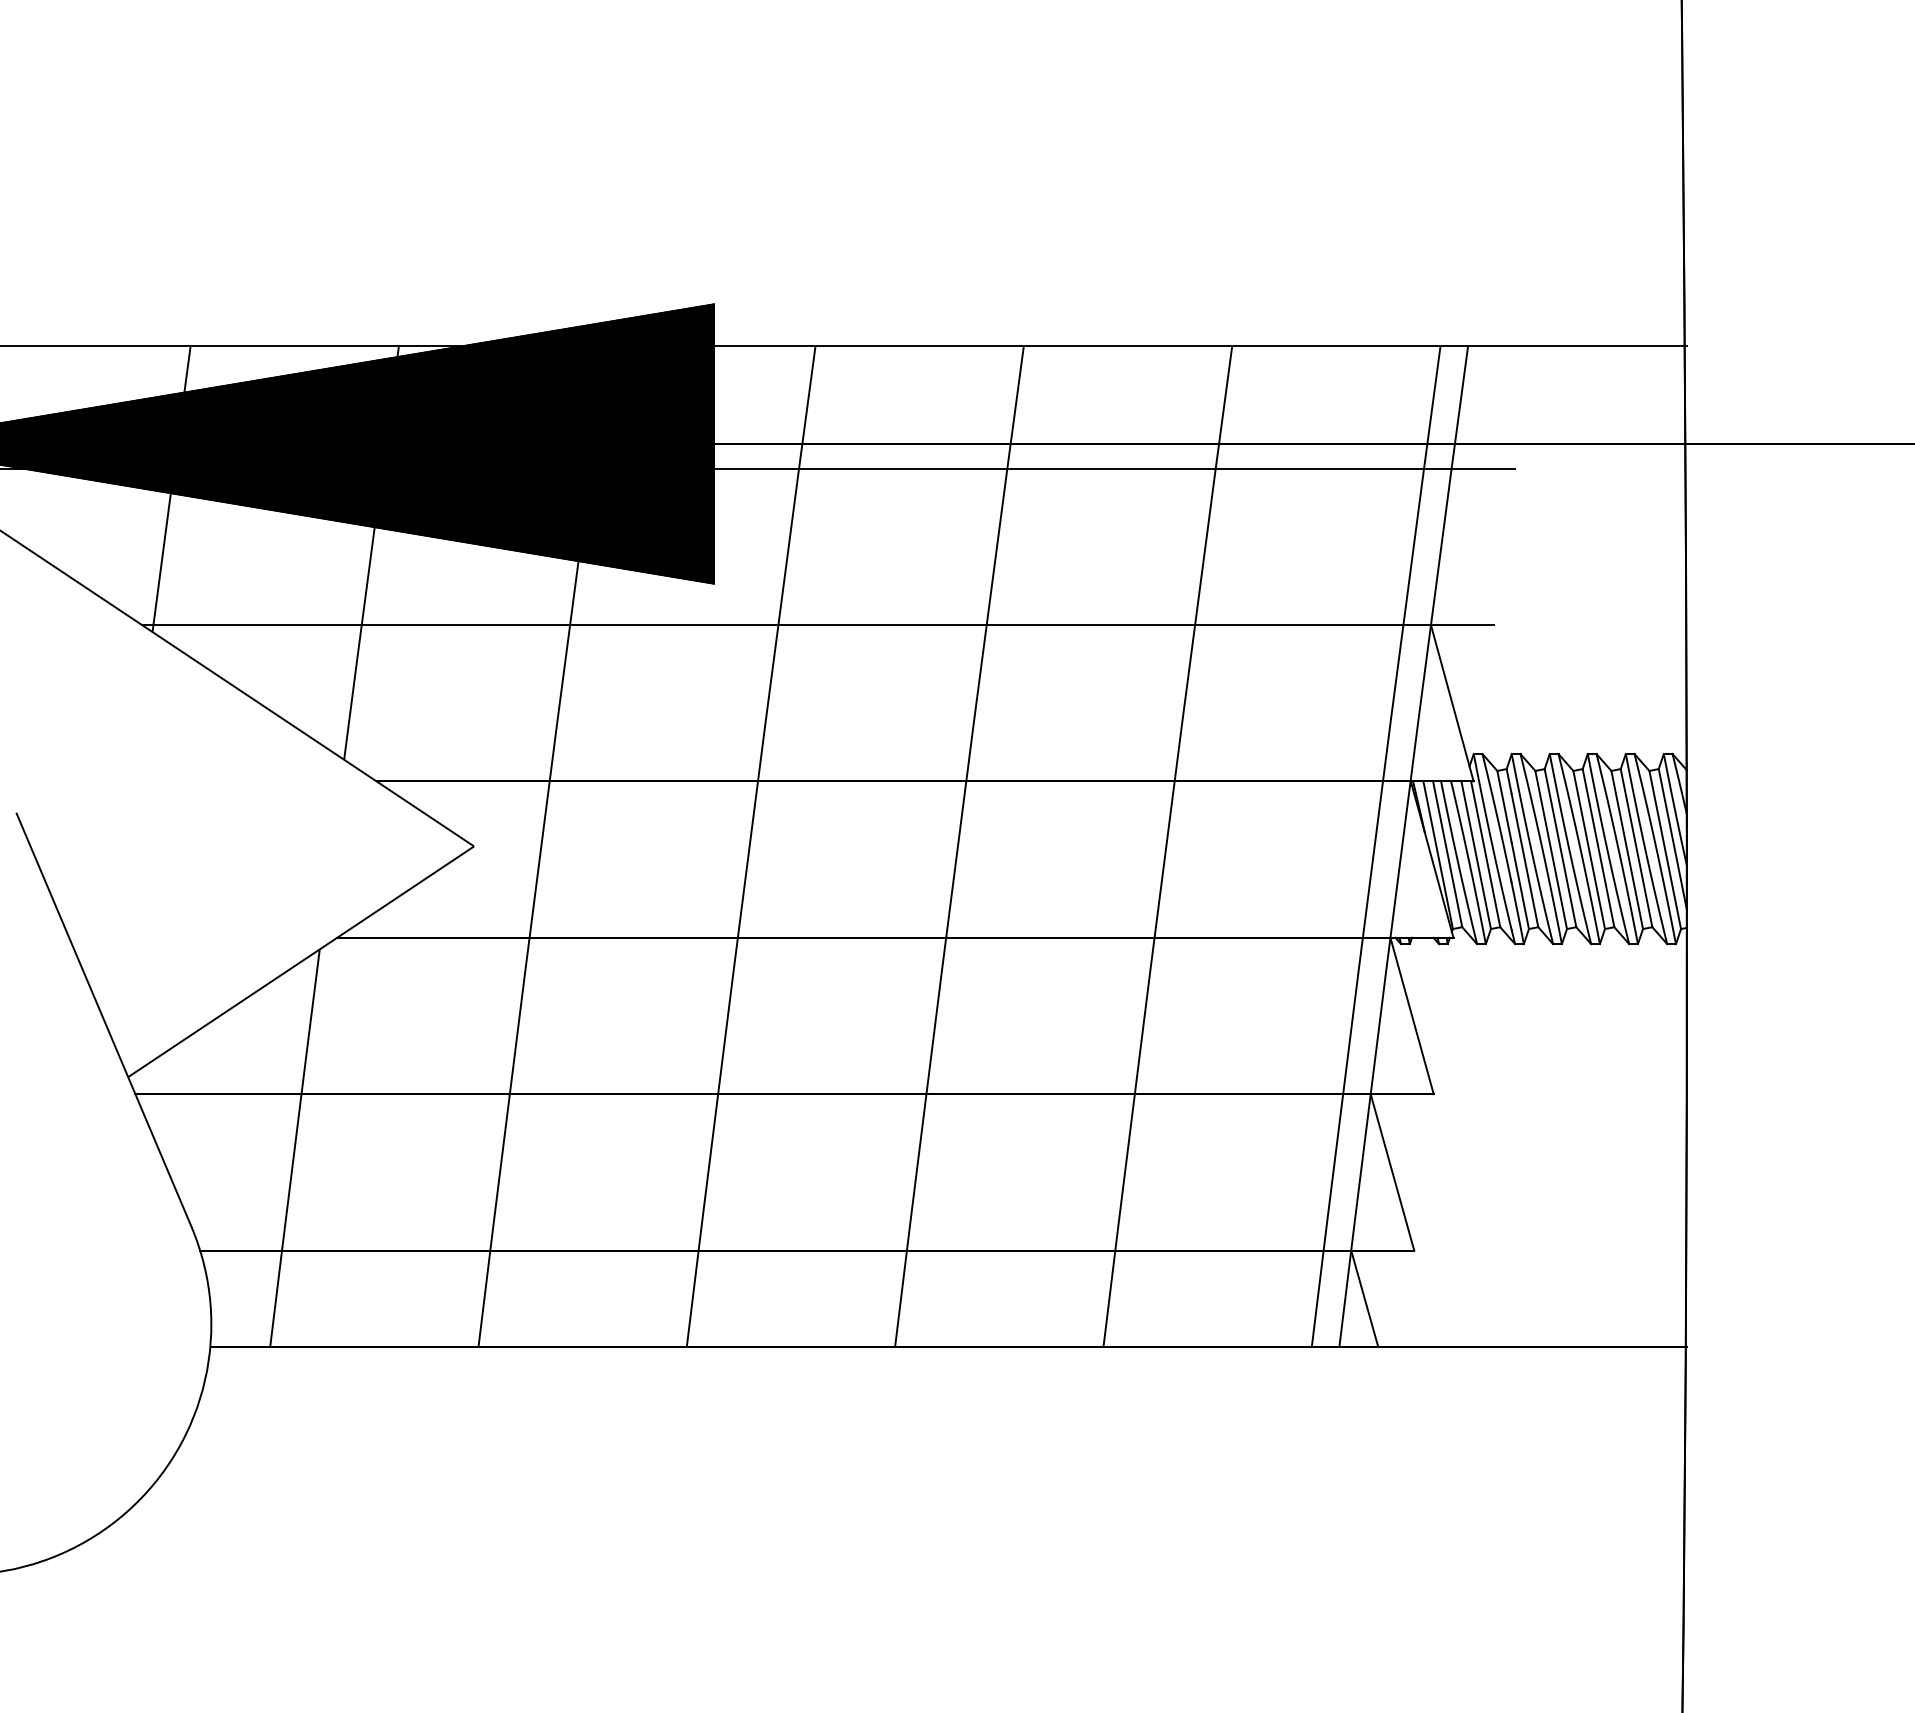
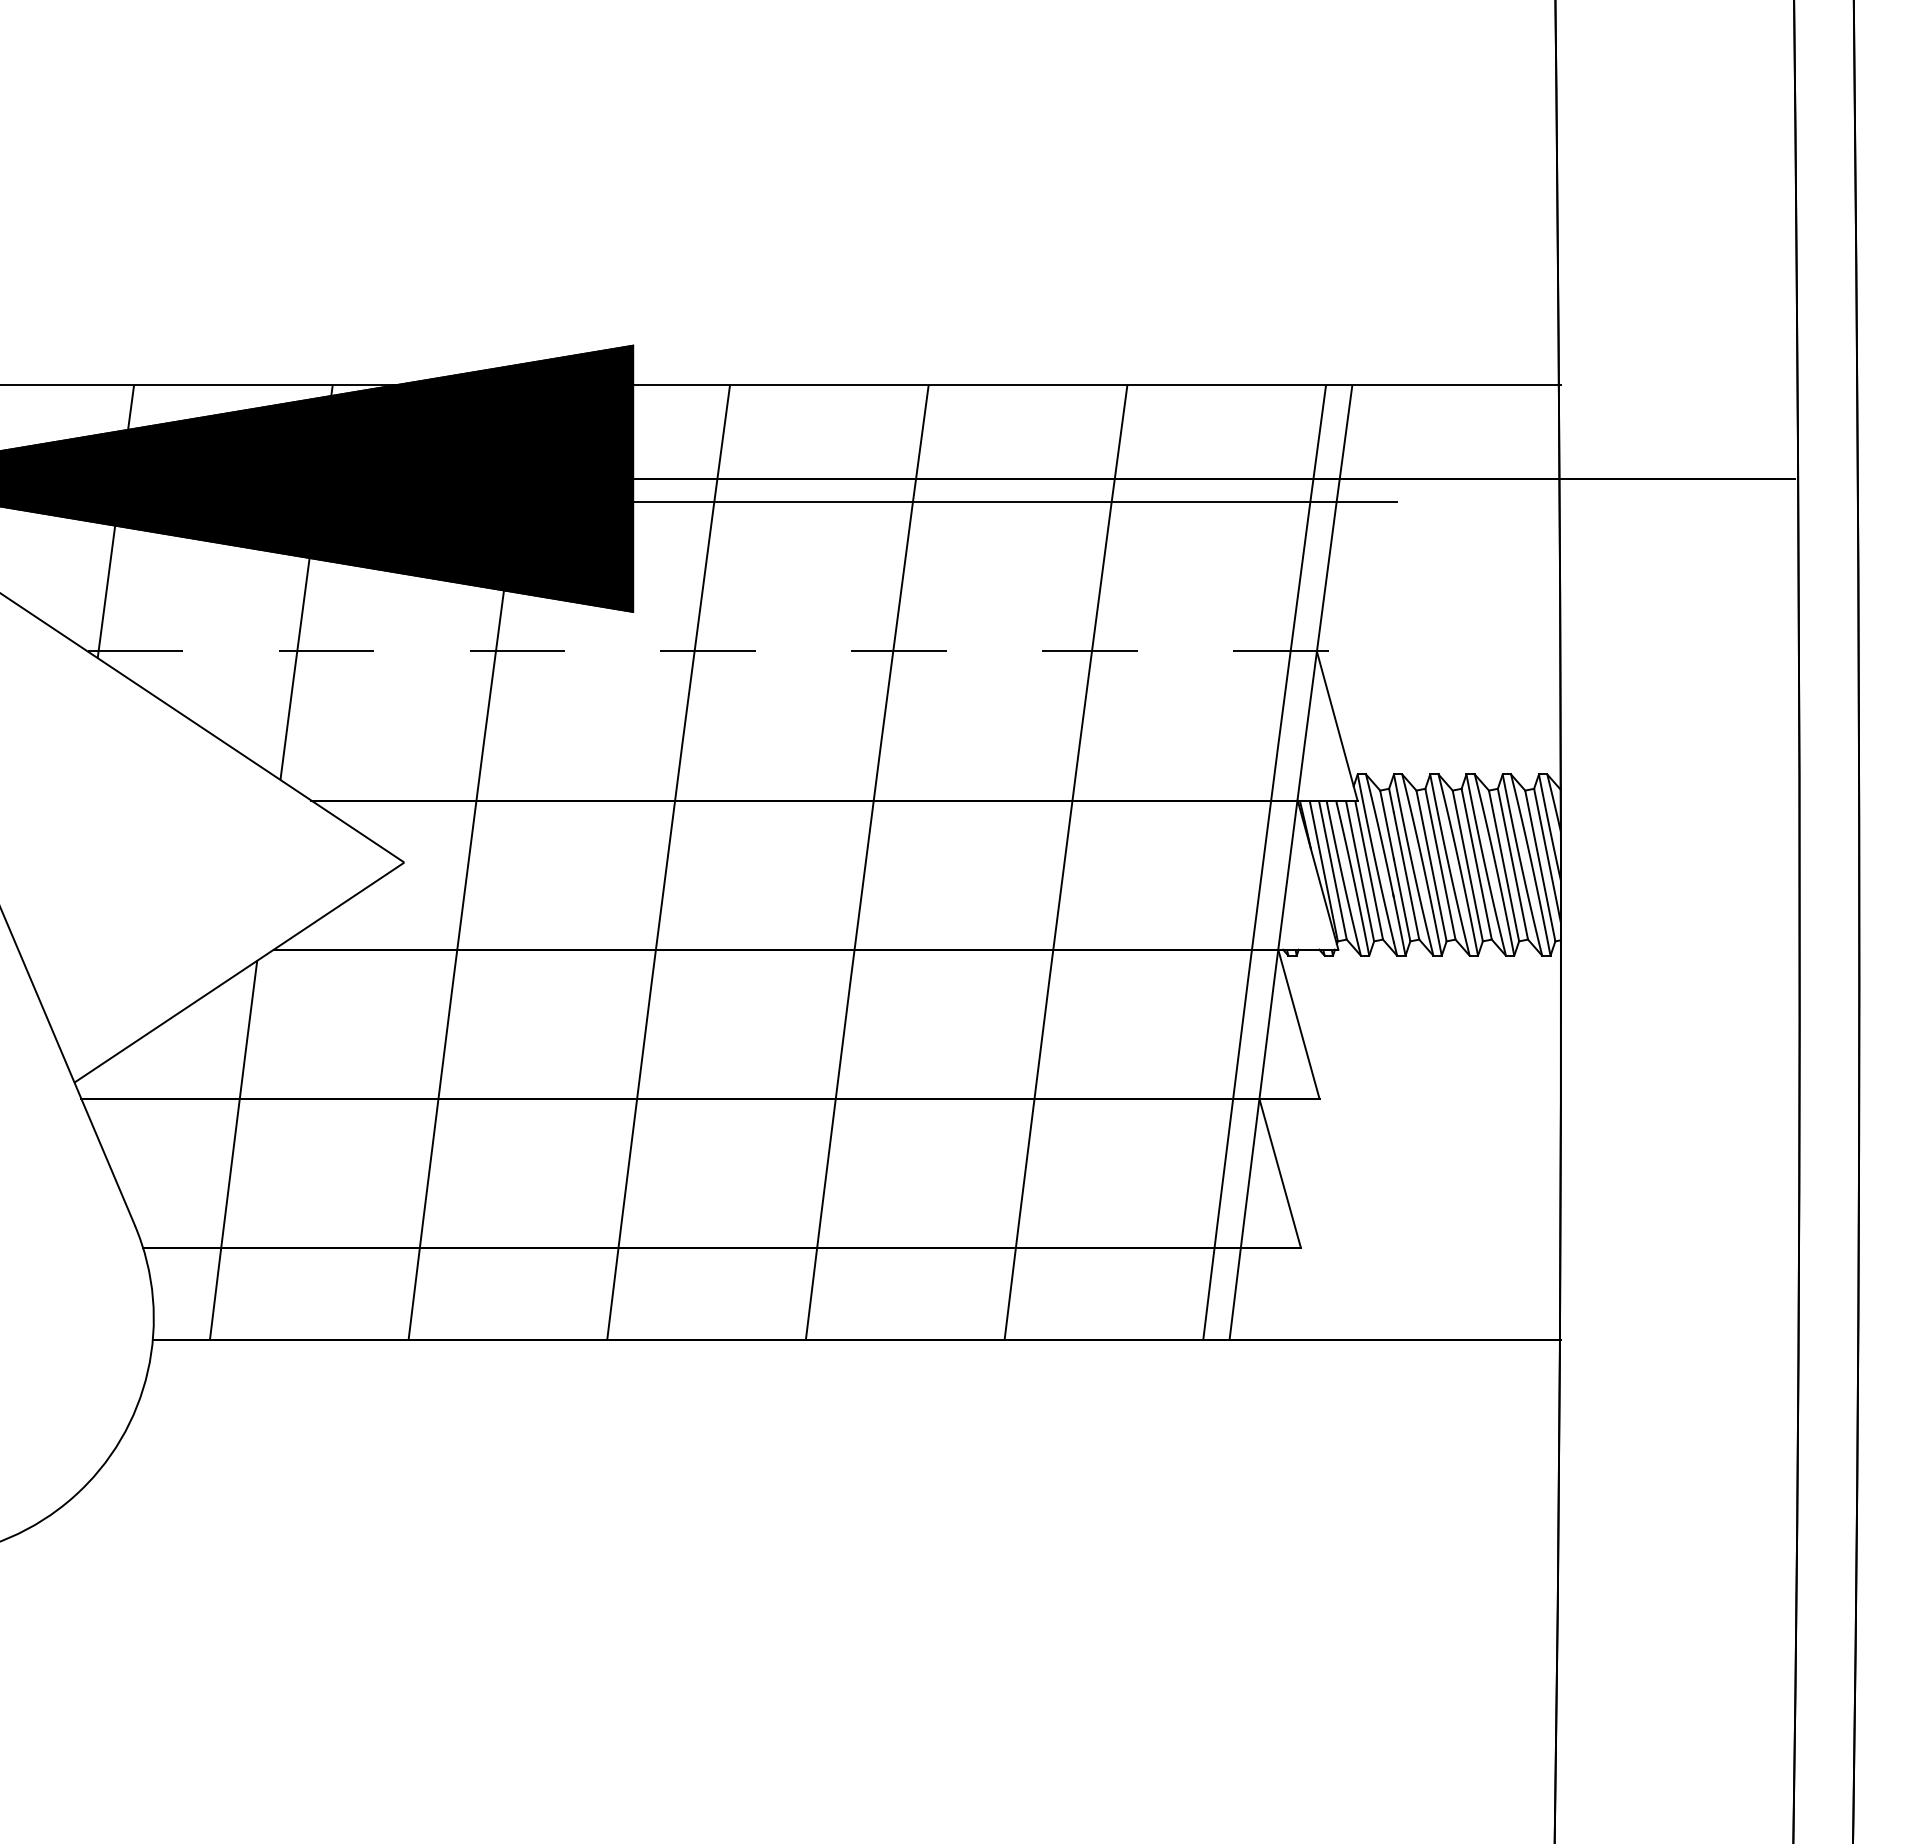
line: (818, 625) -> (732, 651), solid -> dashed
line: (1364, 1298) -> (1253, 1293), removed

